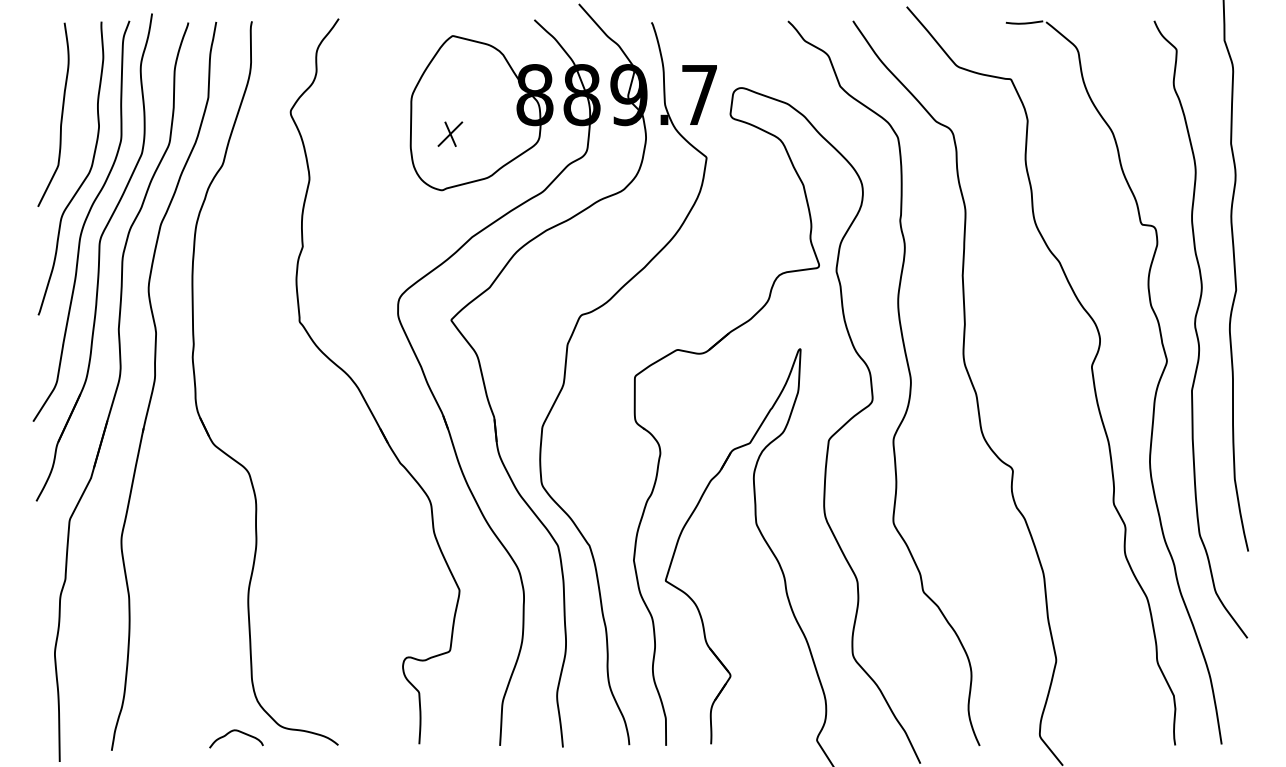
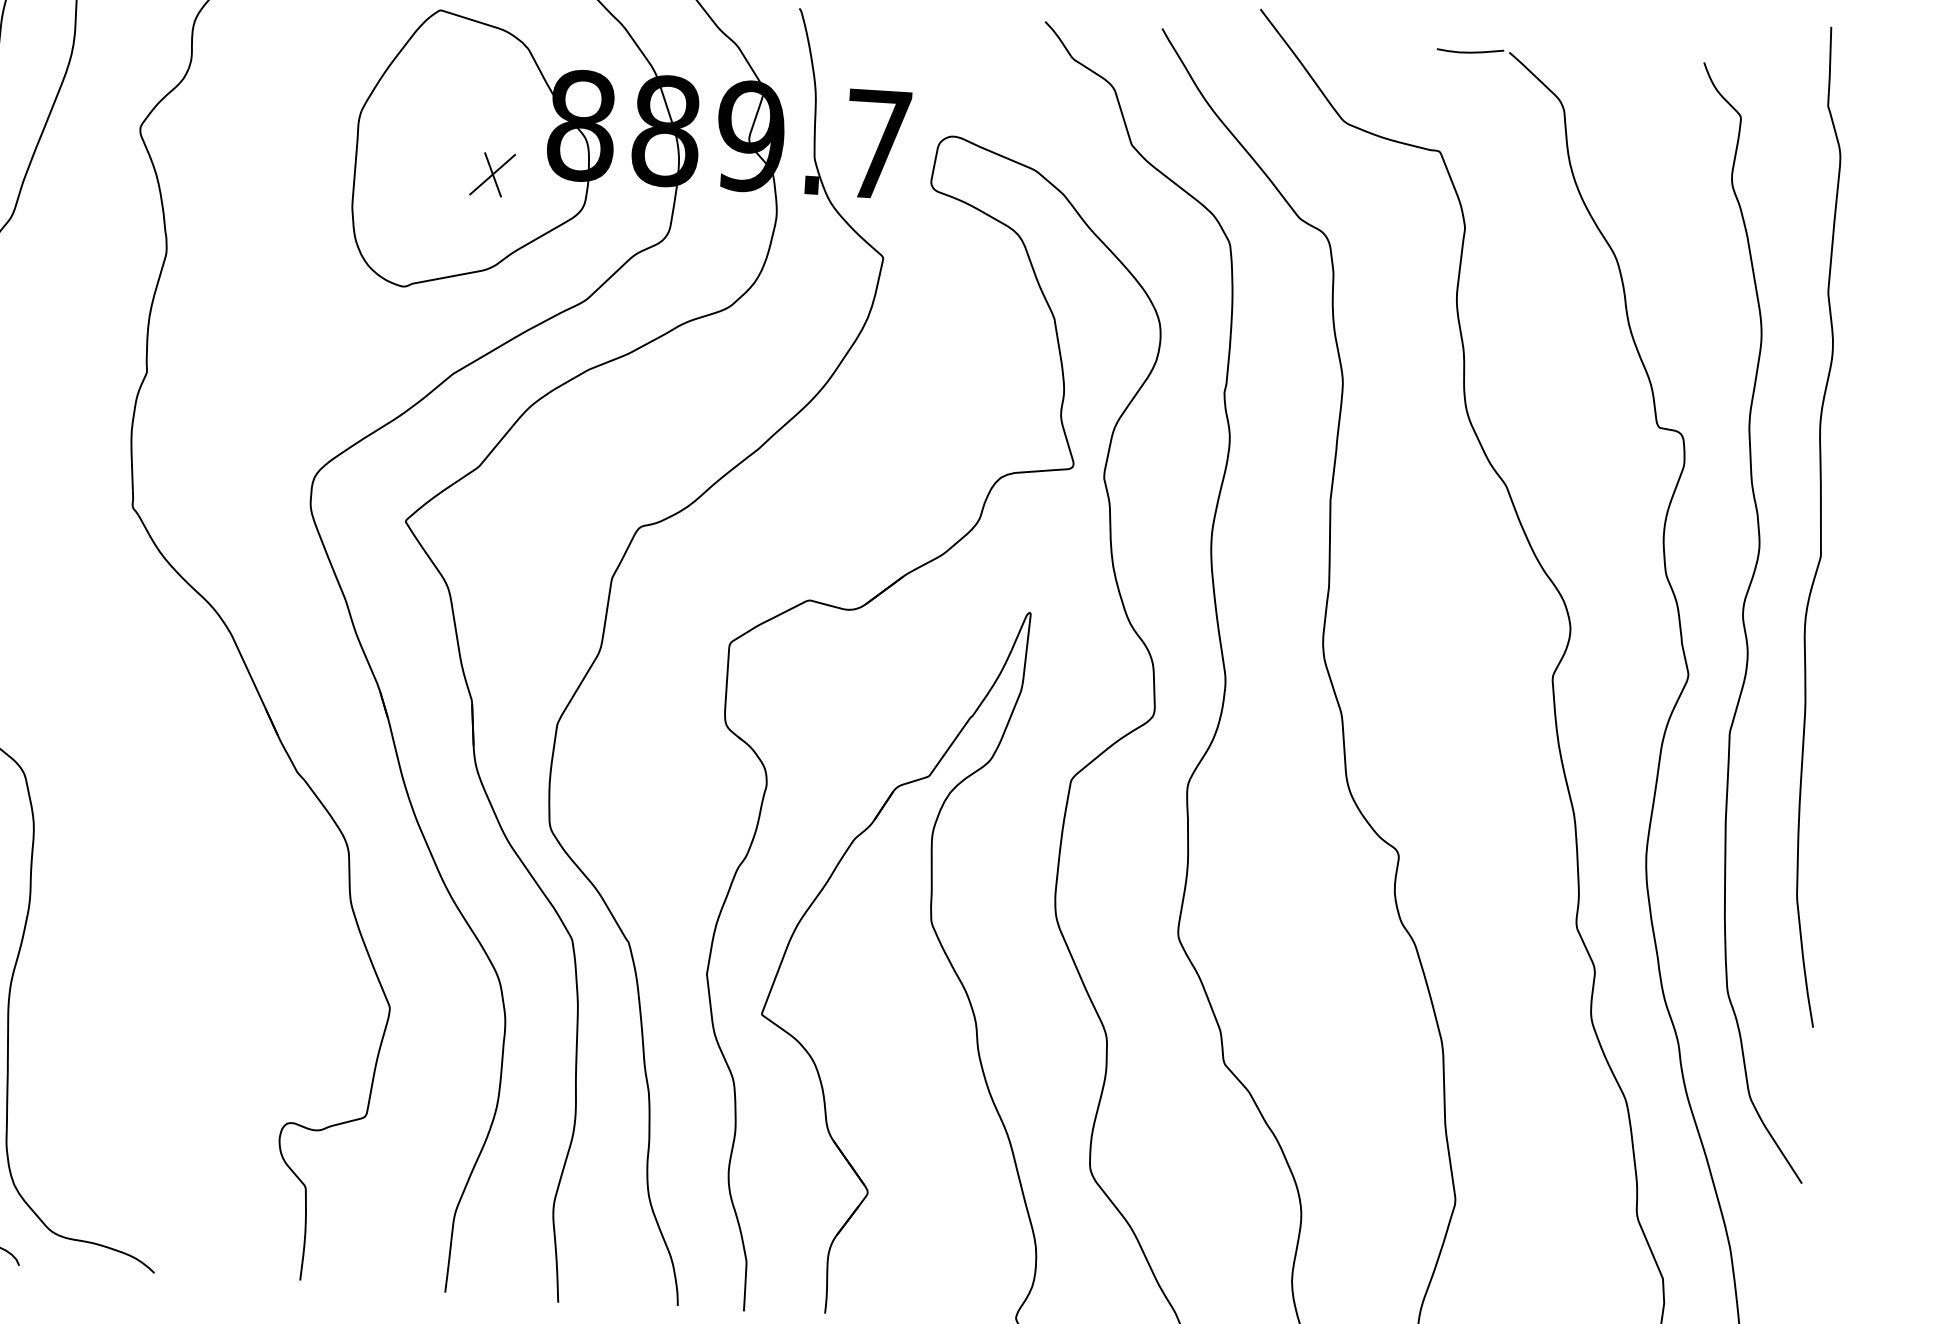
part: (450, 133) -> (492, 173), moved

